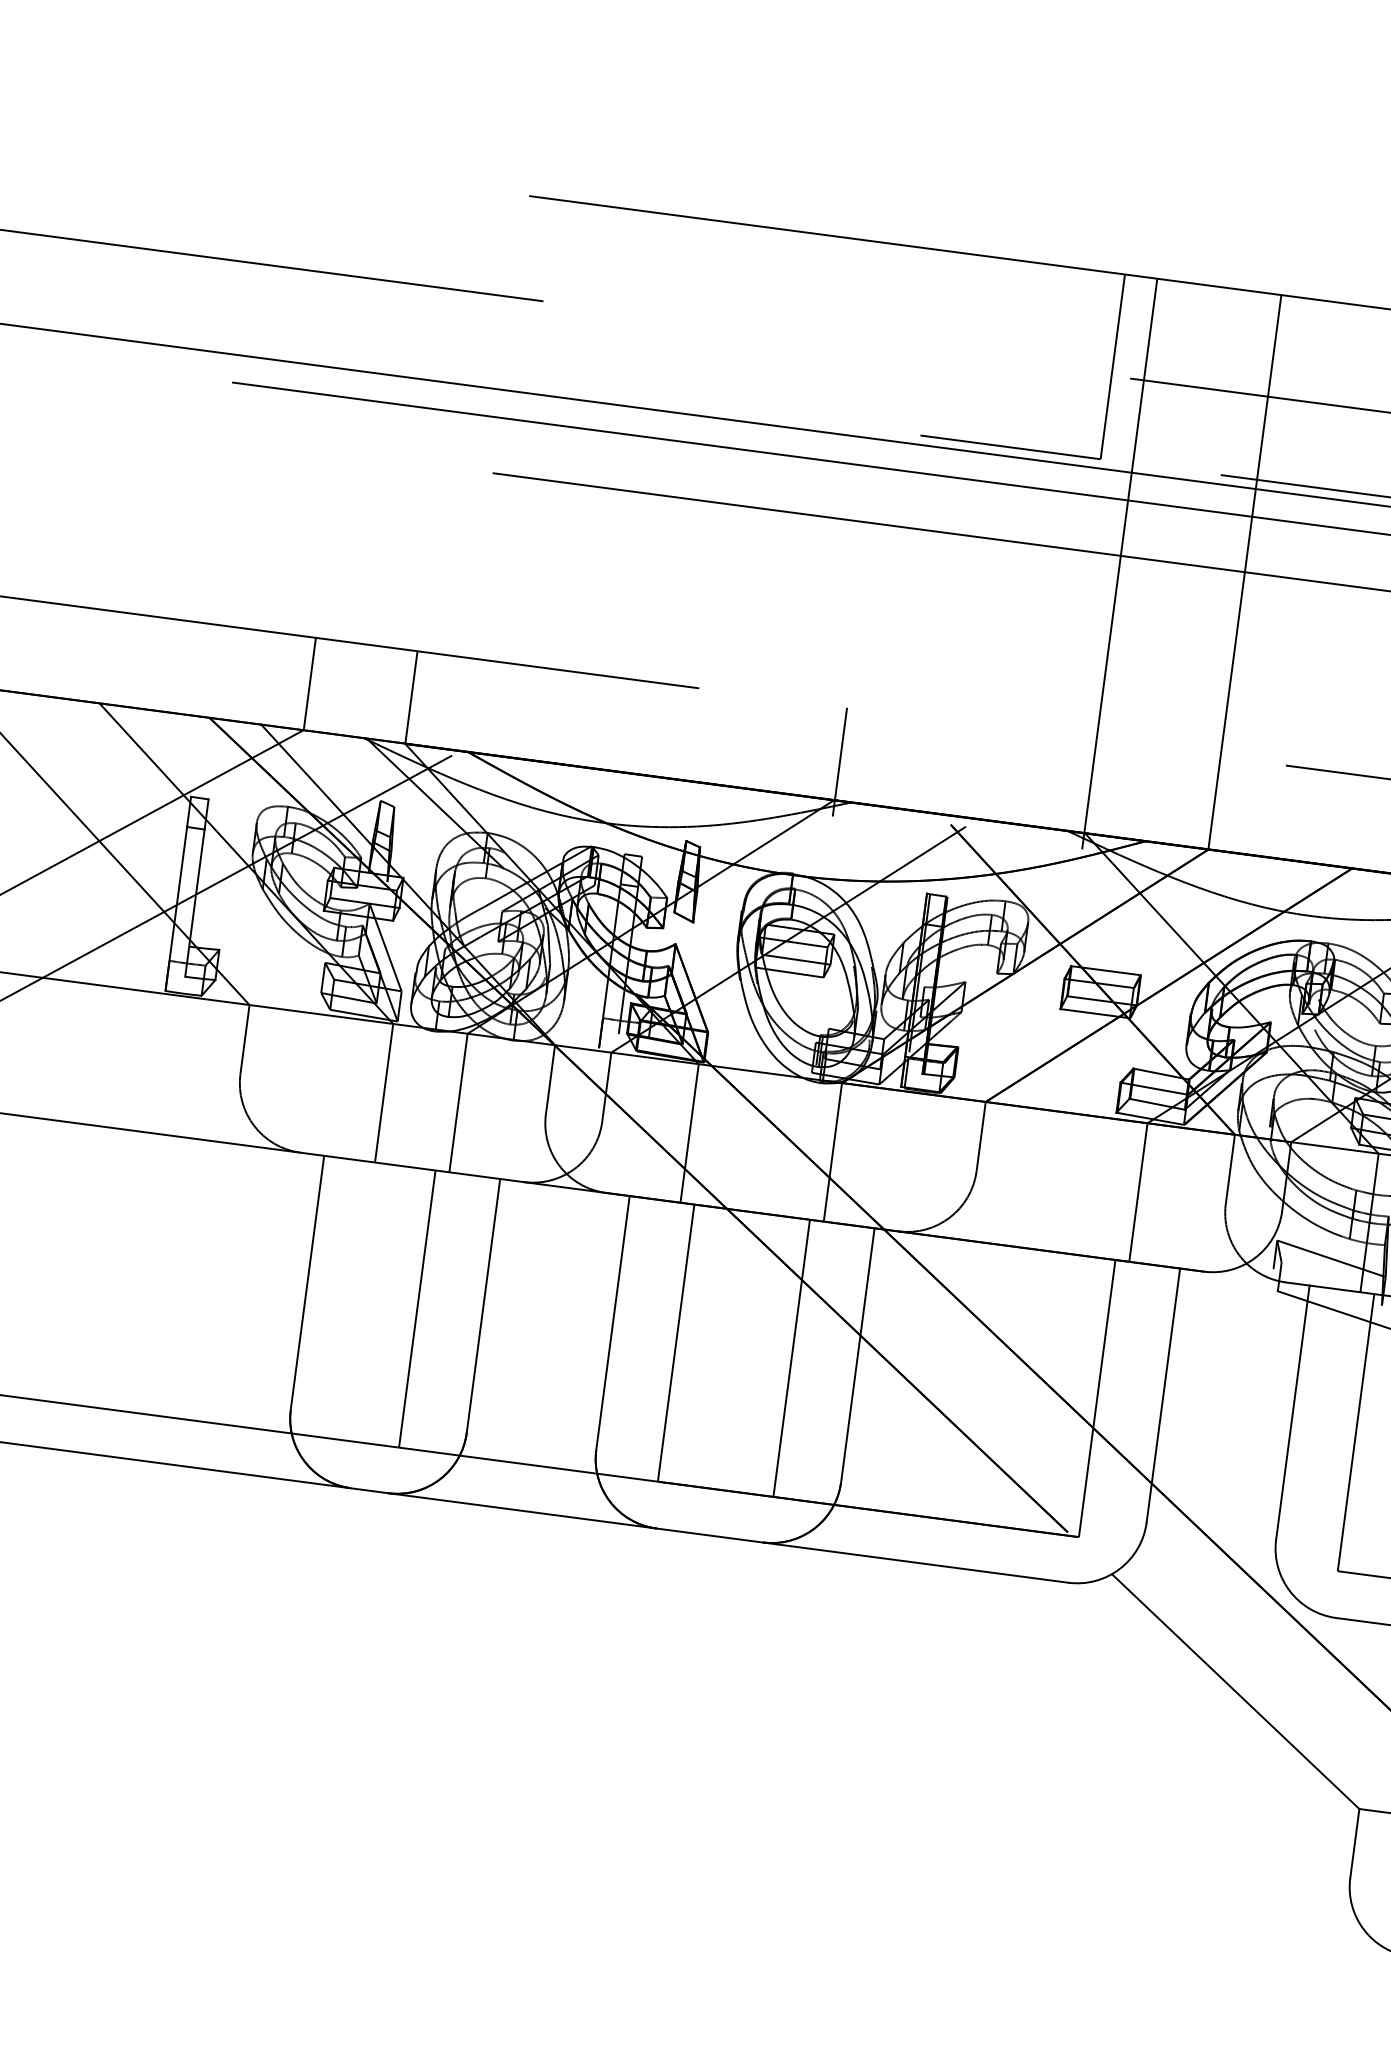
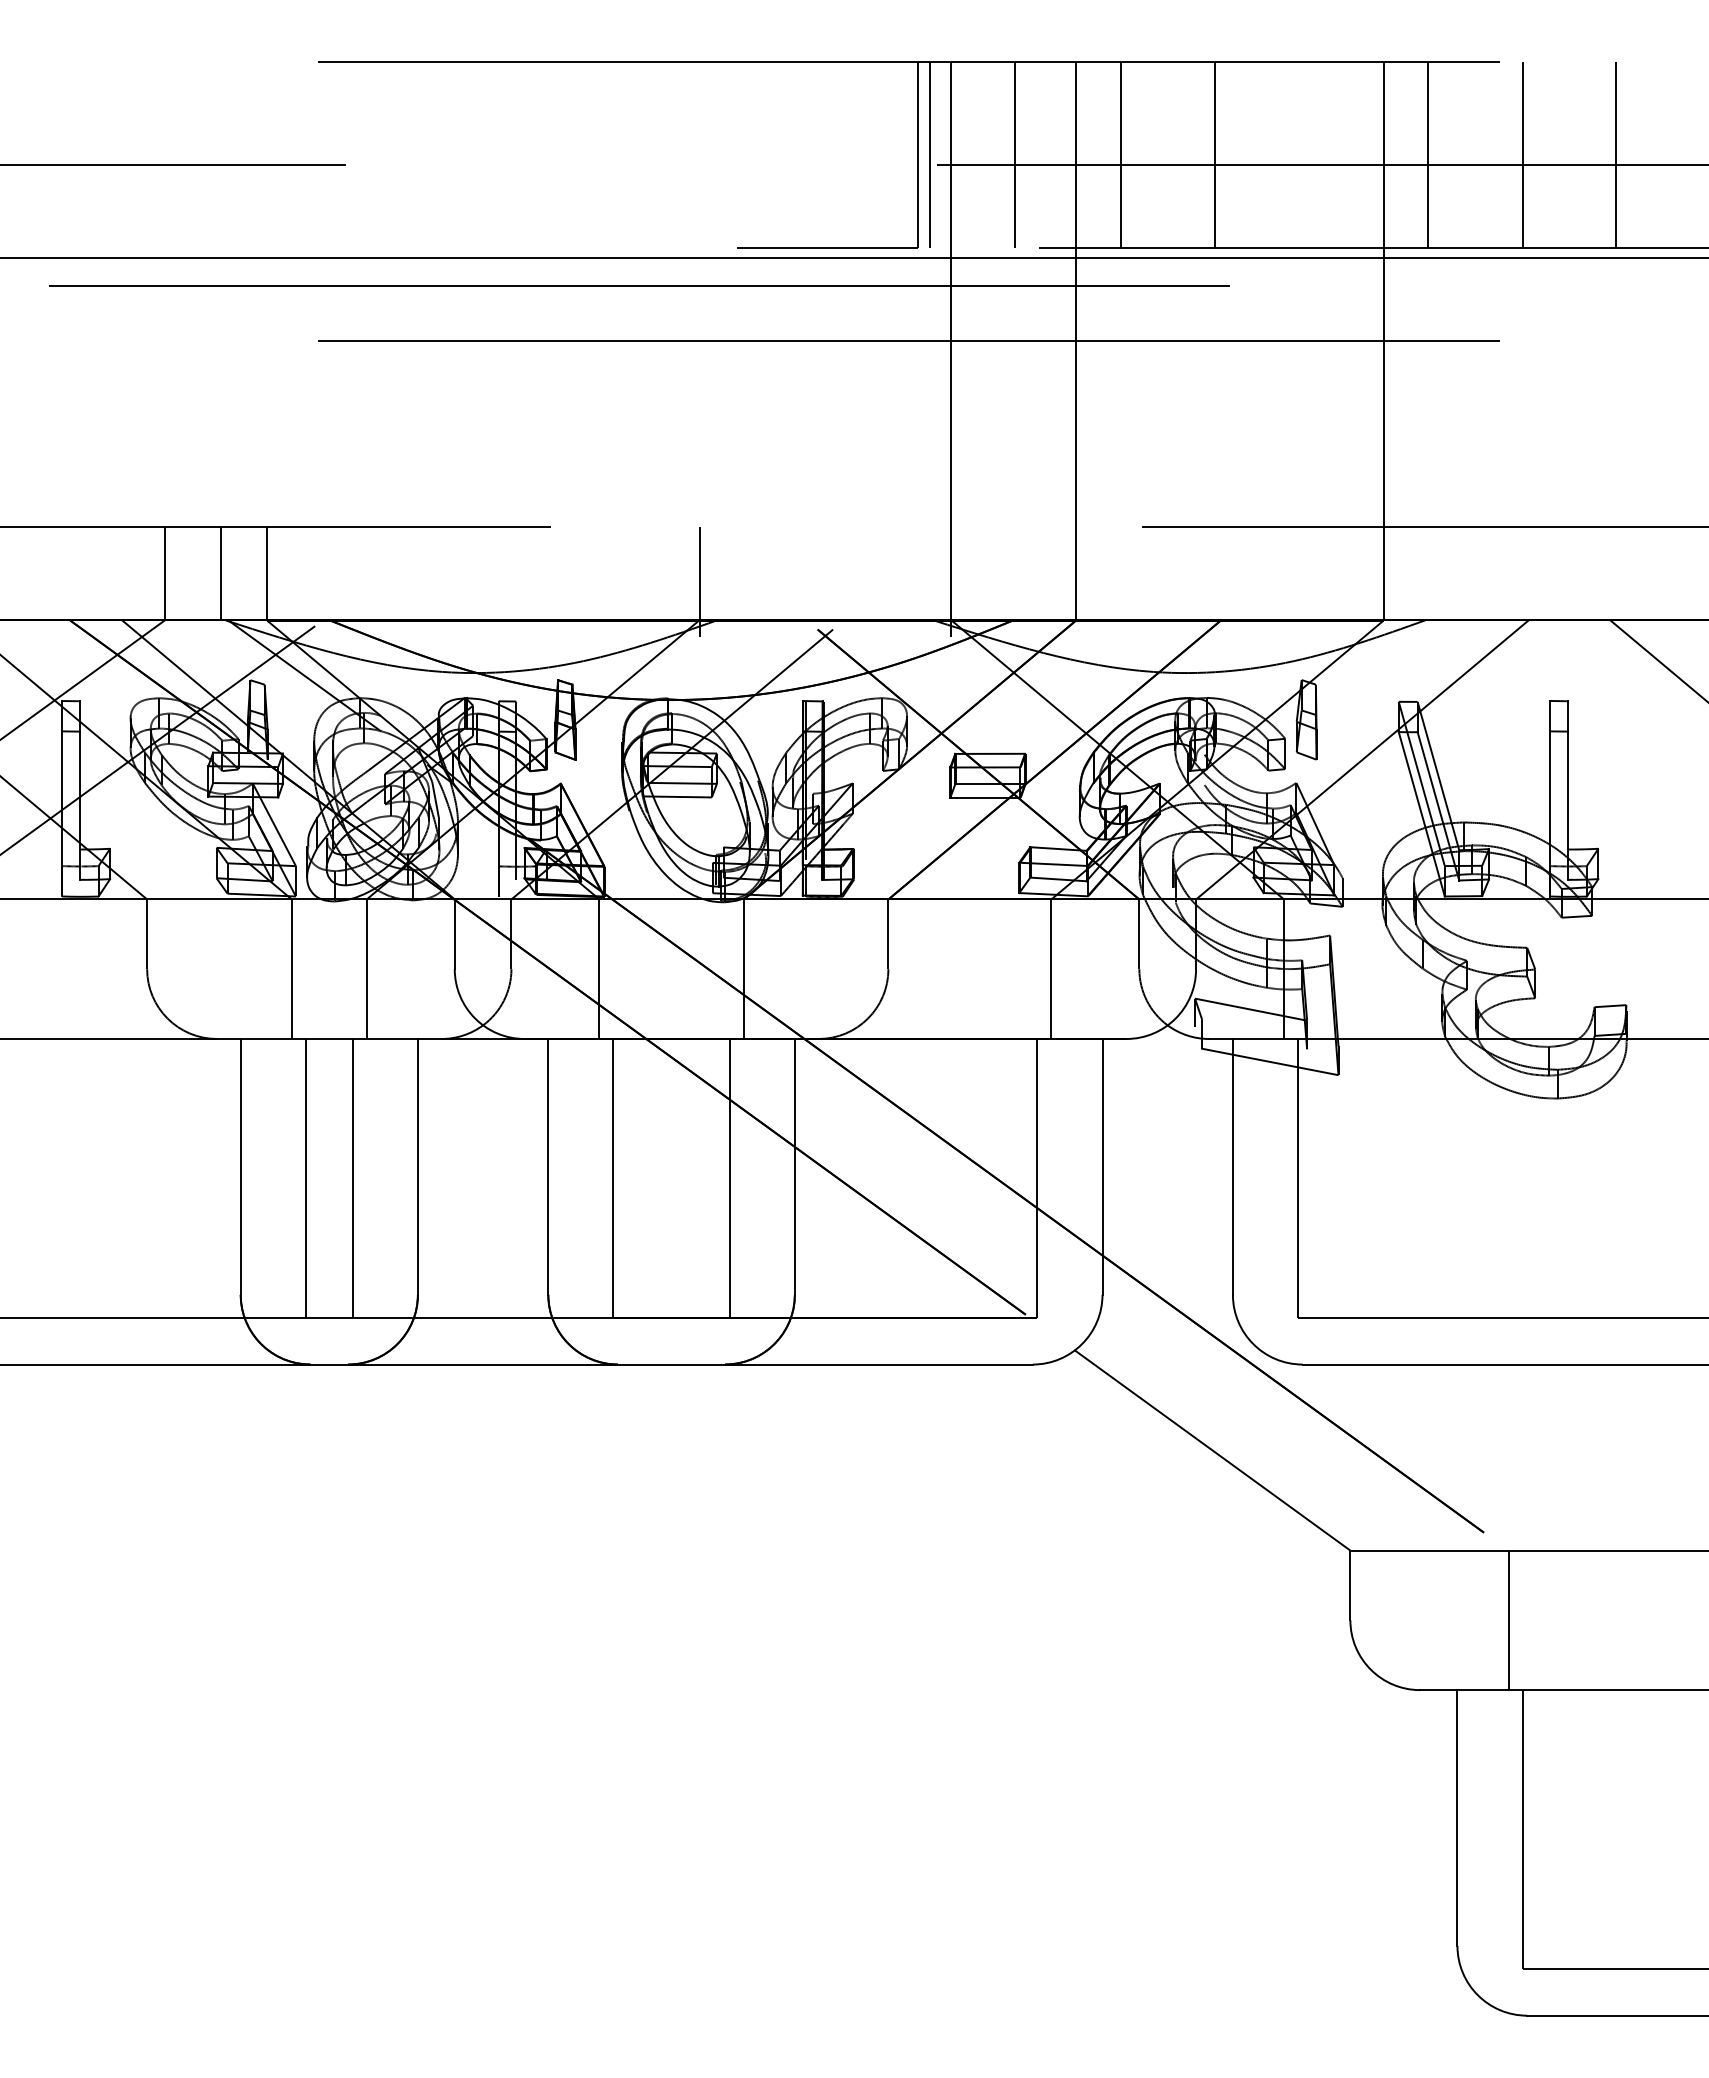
line: (1123, 368) -> (929, 155), added
line: (1209, 379) -> (1015, 155), added
line: (1314, 393) -> (1121, 155), added
line: (365, 690) -> (220, 573), added
line: (370, 1302) -> (305, 1178), added

